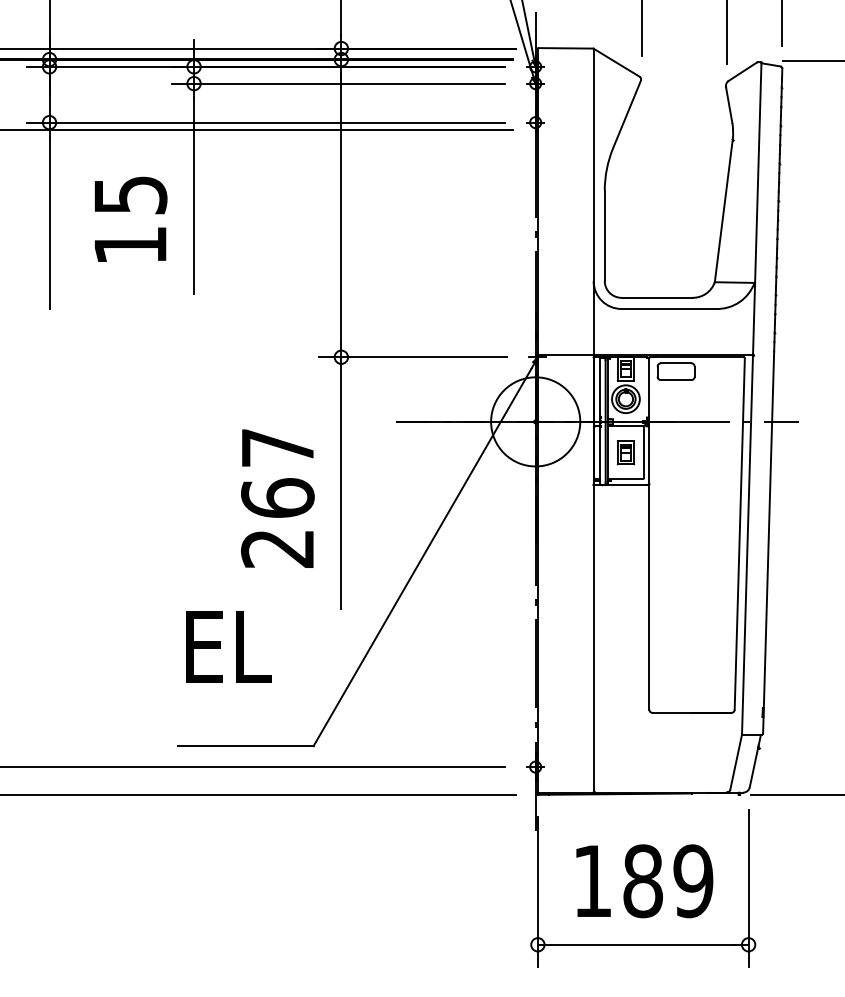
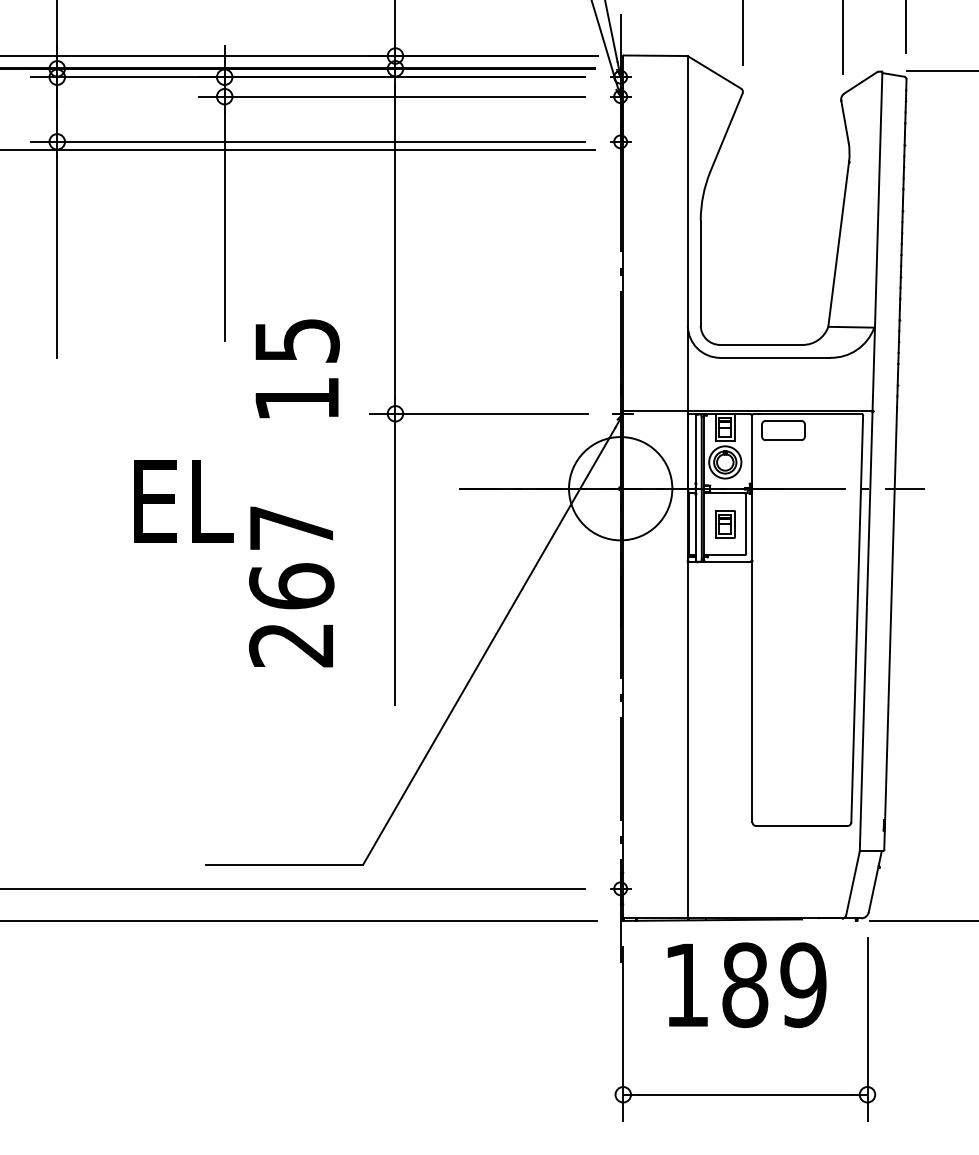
text: (131, 218) -> (298, 367), moved
text: (277, 498) -> (291, 586), moved
text: (228, 646) -> (183, 501), moved
text: (644, 881) -> (746, 985), moved

